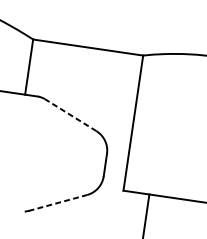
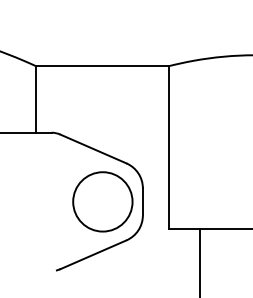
line: (70, 114) -> (92, 148), dashed -> solid
circle: (71, 159) -> (102, 201), added
line: (58, 202) -> (93, 254), dashed -> solid

